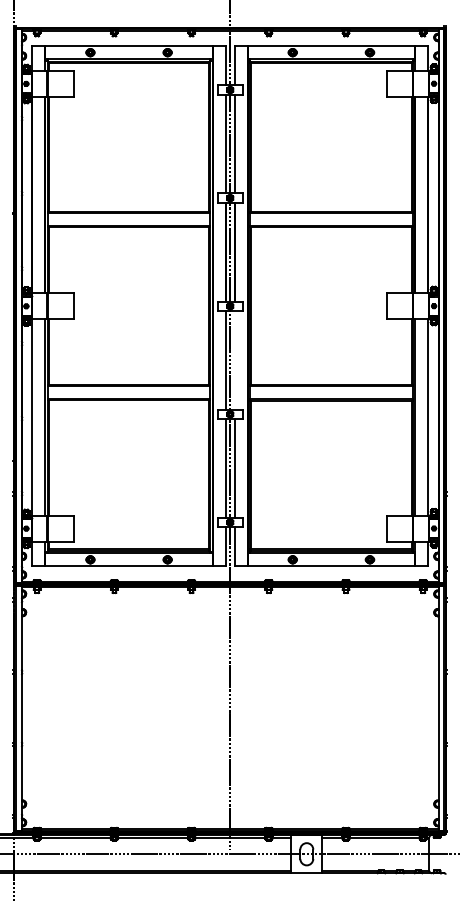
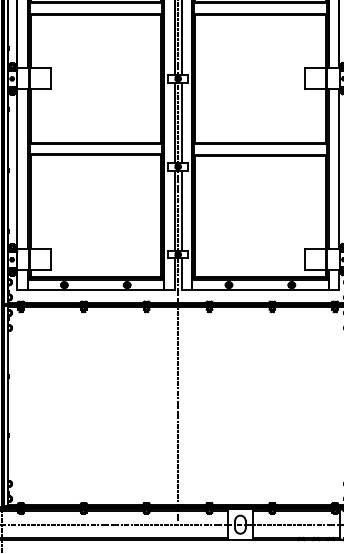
line: (234, 359) -> (181, 122), added

